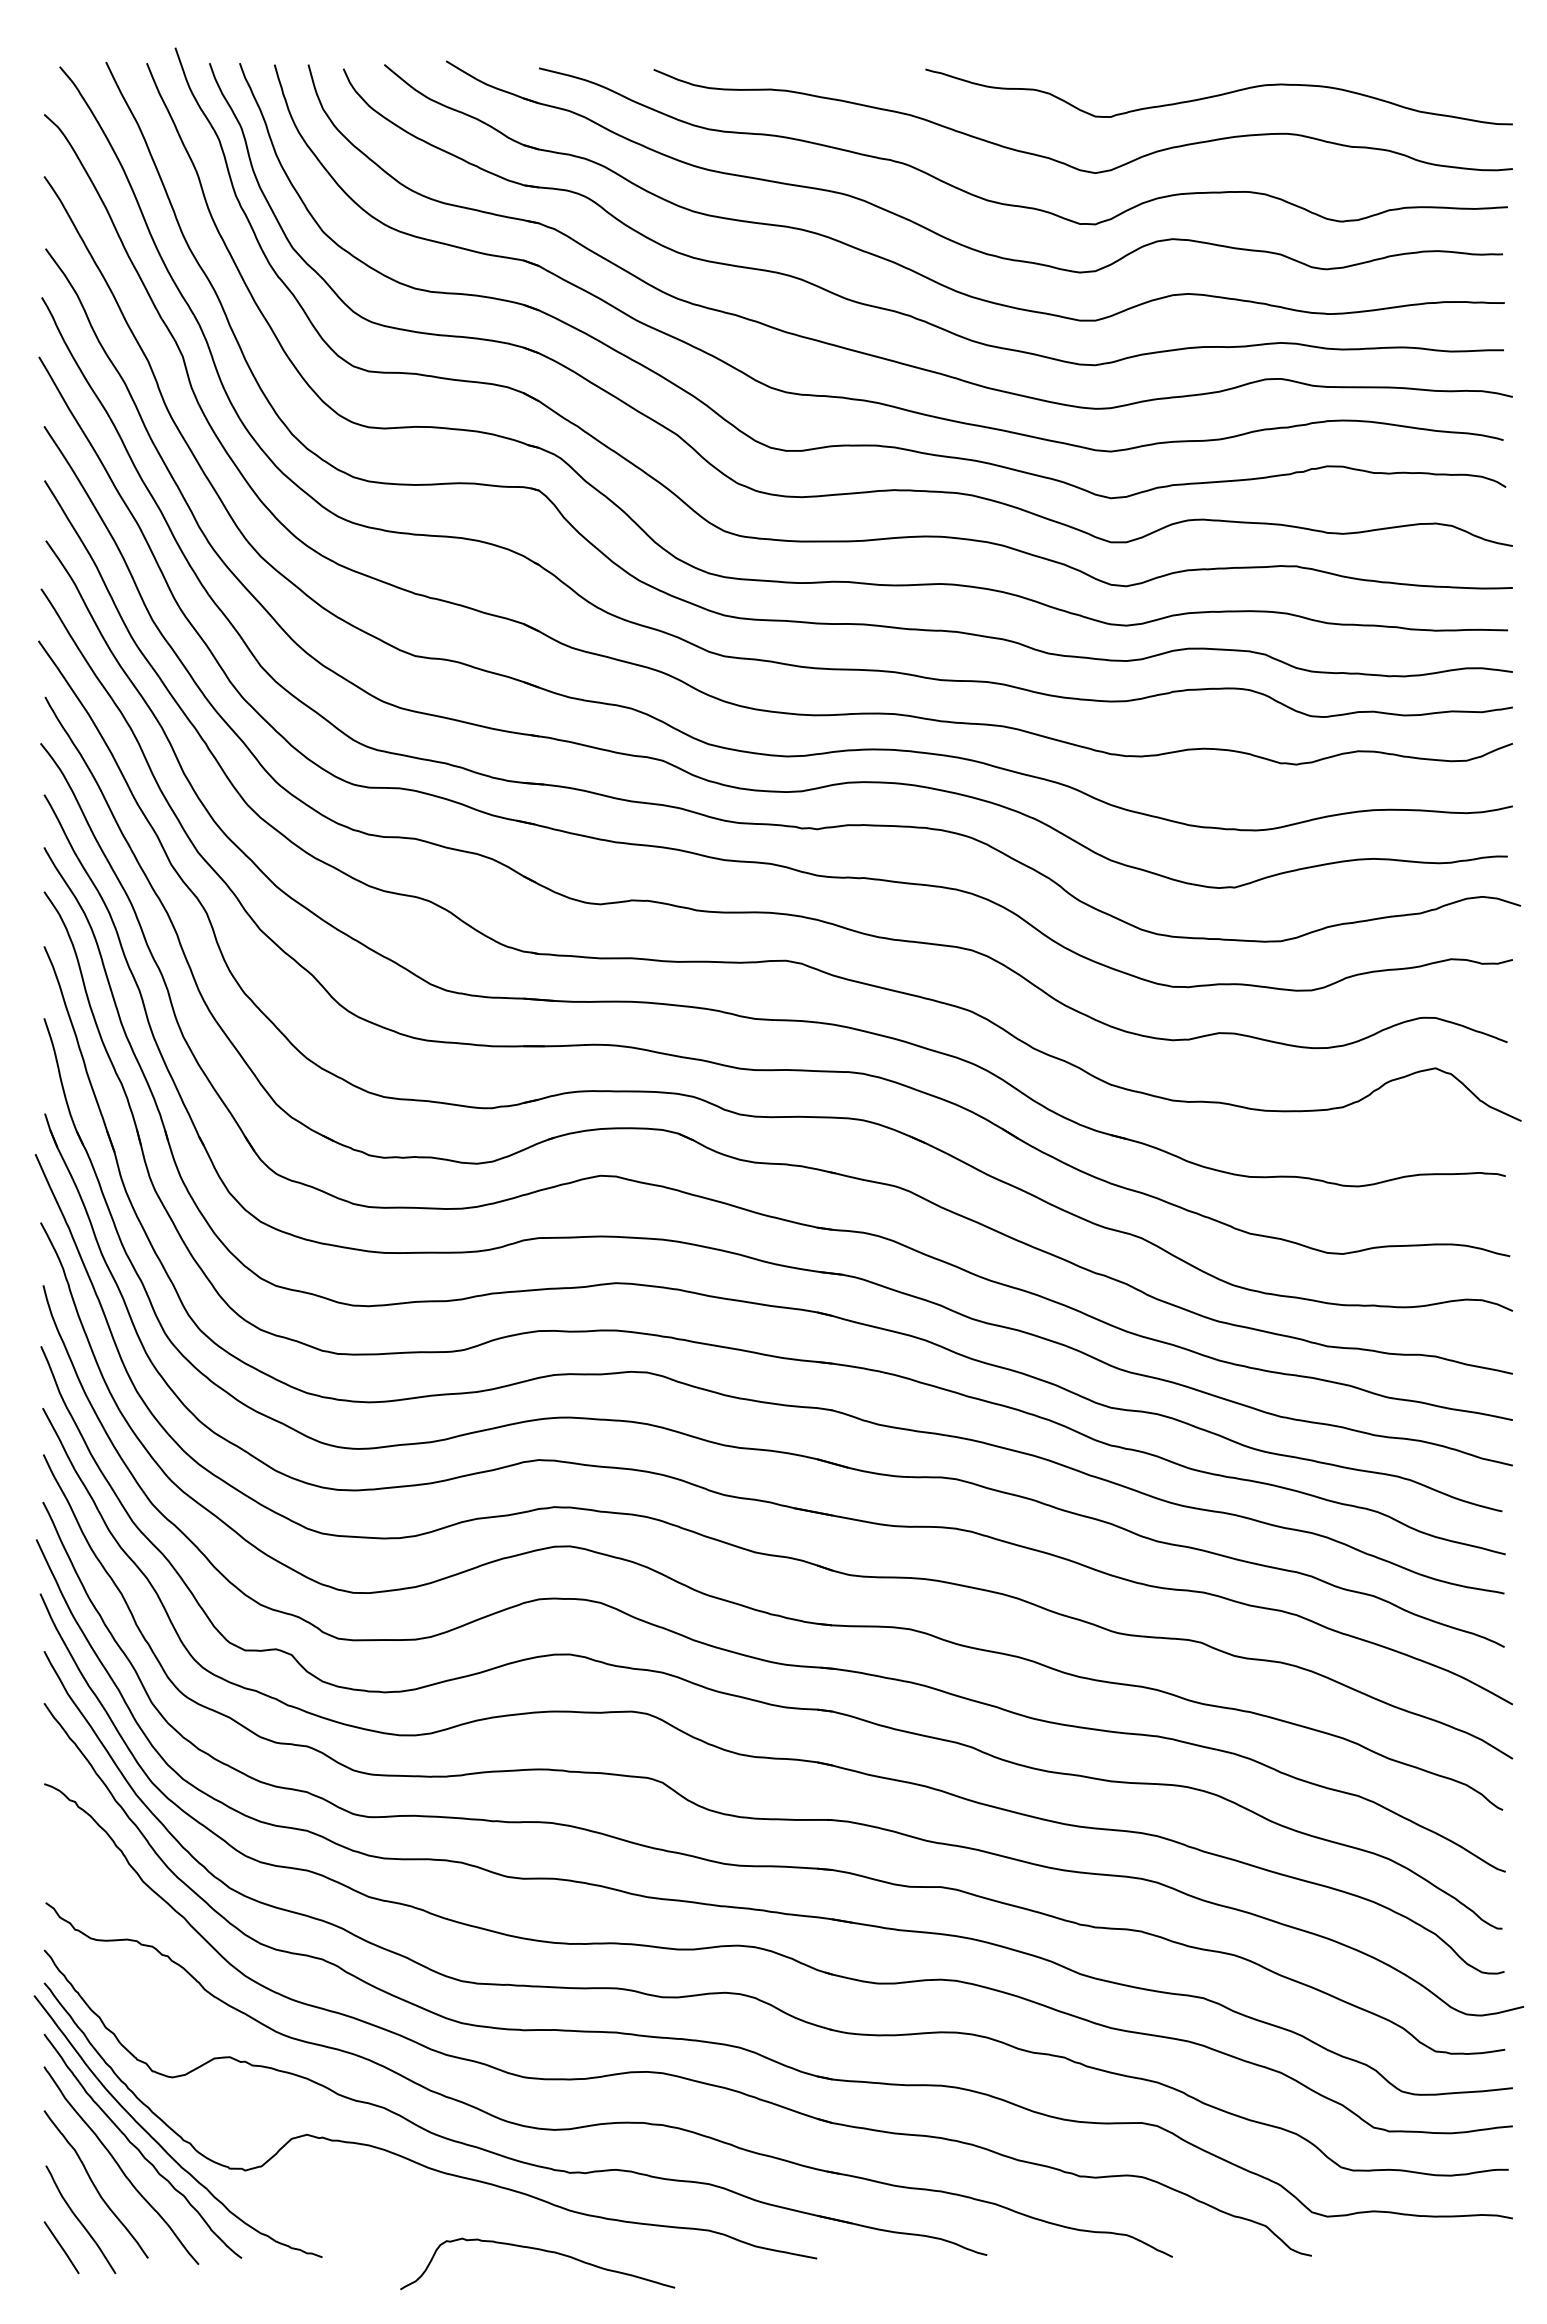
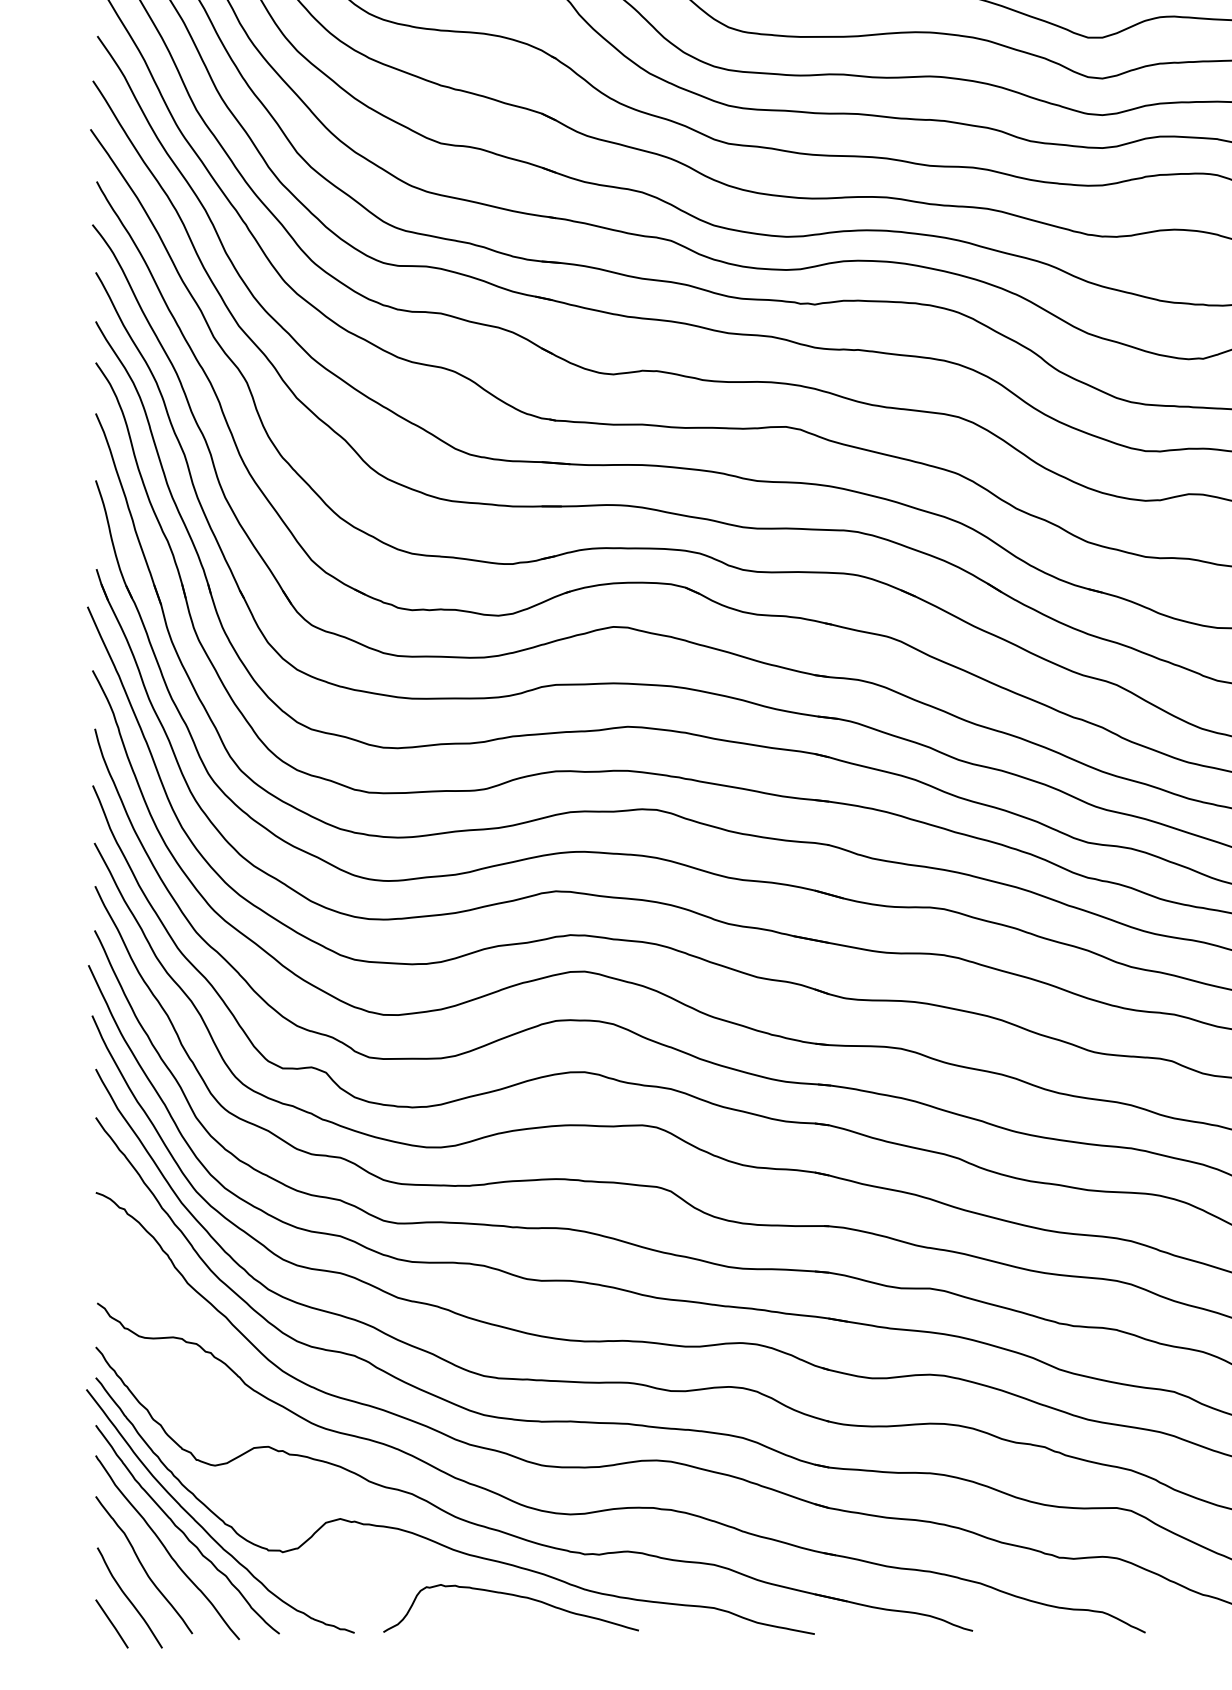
curve: (538, 2250) -> (511, 1595), moved

